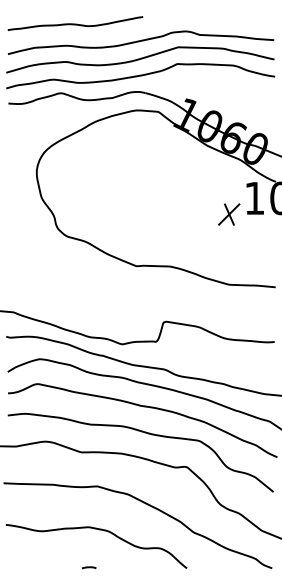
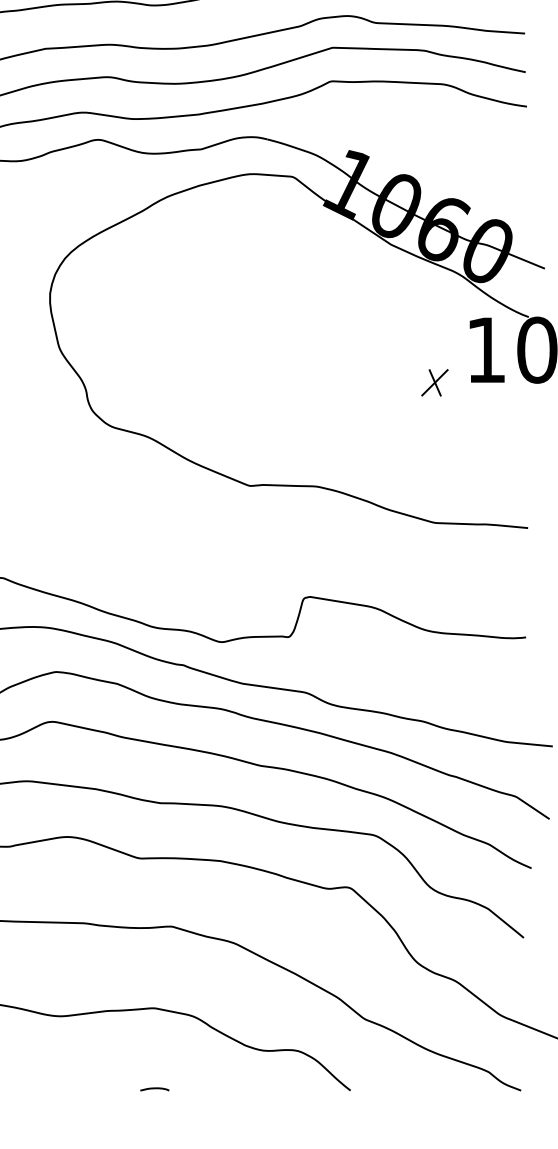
part: (228, 214) -> (433, 382), size x0.62

